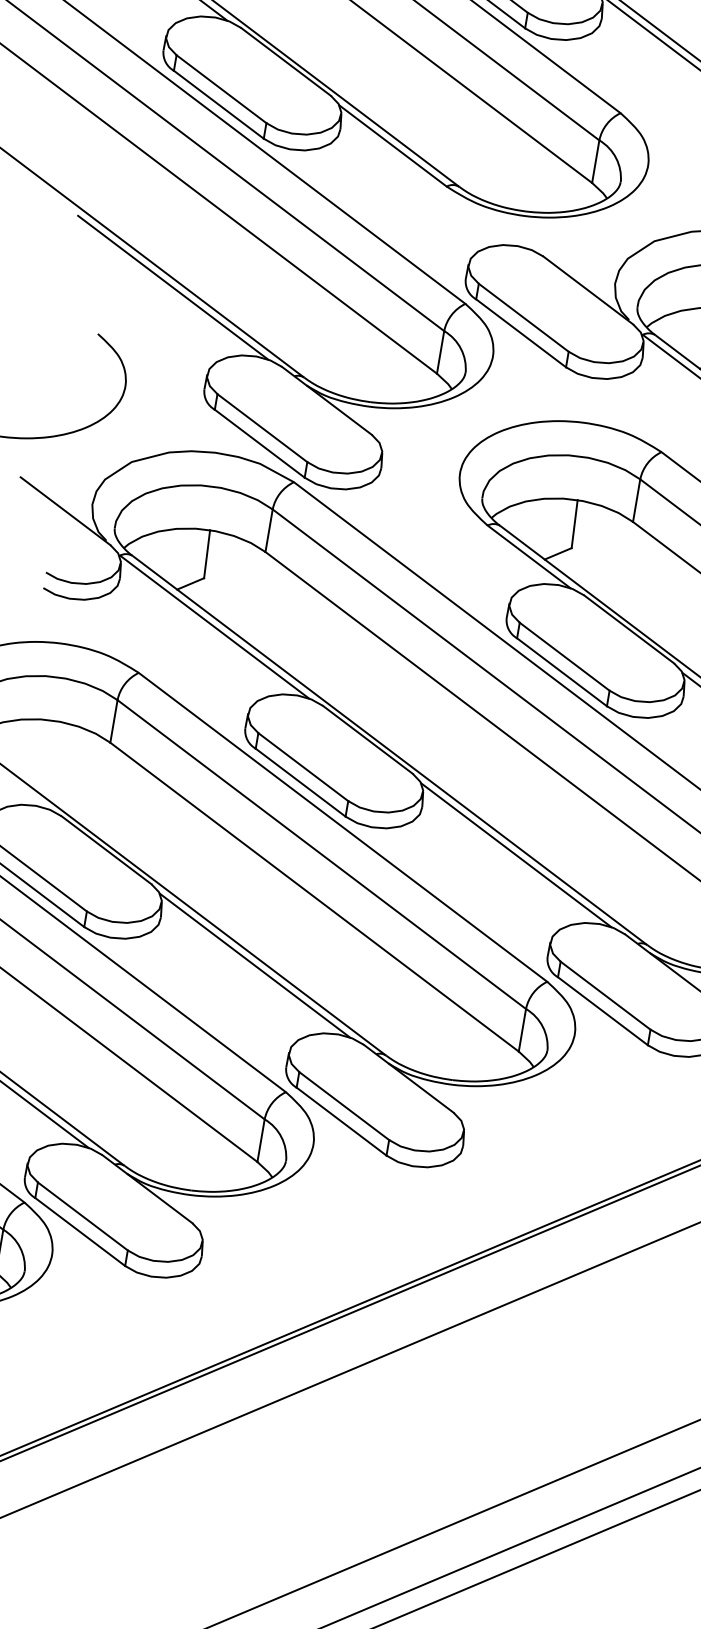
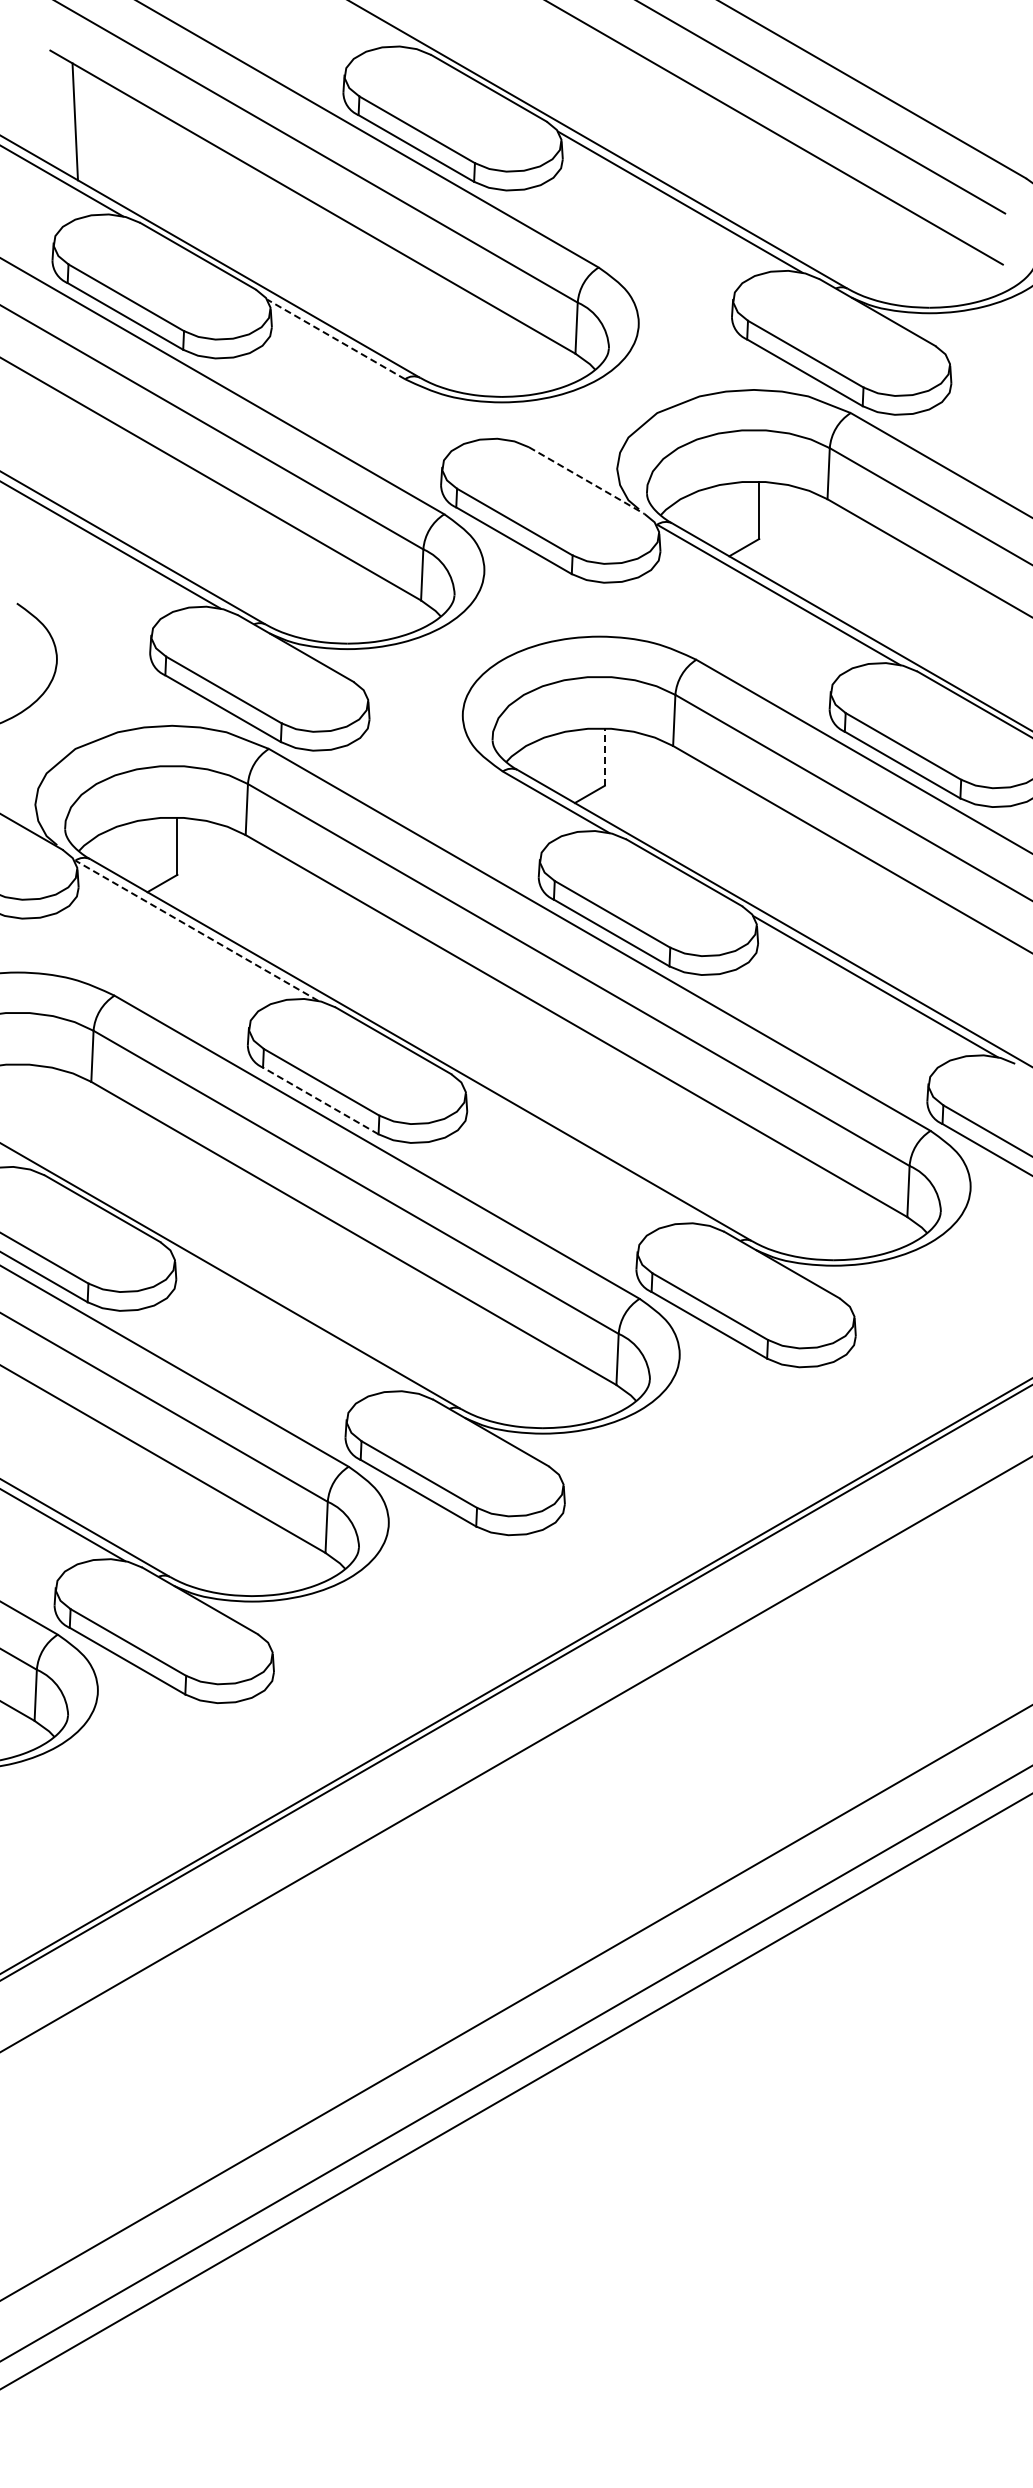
line: (393, 146) -> (336, 339), solid -> dashed
line: (588, 290) -> (586, 480), solid -> dashed
line: (574, 524) -> (604, 757), solid -> dashed
line: (214, 626) -> (196, 930), solid -> dashed
line: (300, 782) -> (320, 1100), solid -> dashed
line: (516, 855) -> (584, 1154), removed
line: (254, 965) -> (293, 1322), removed

